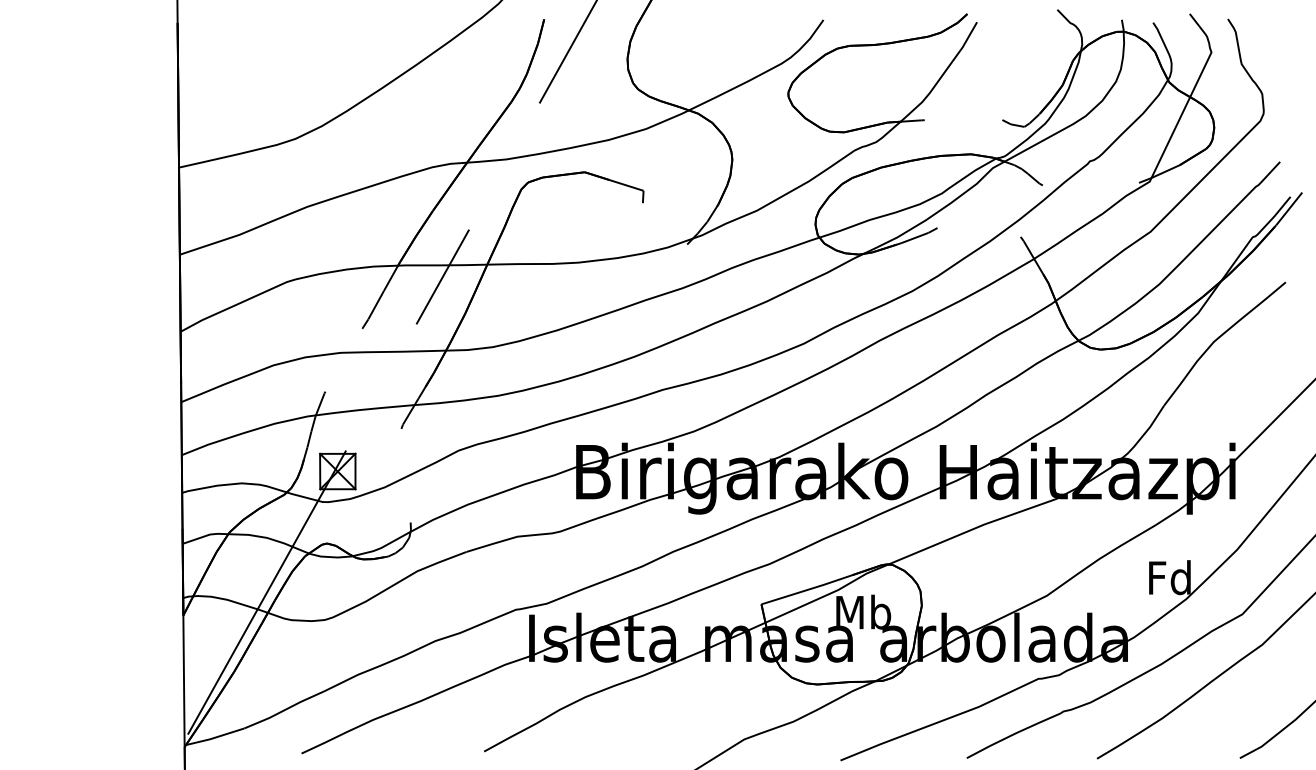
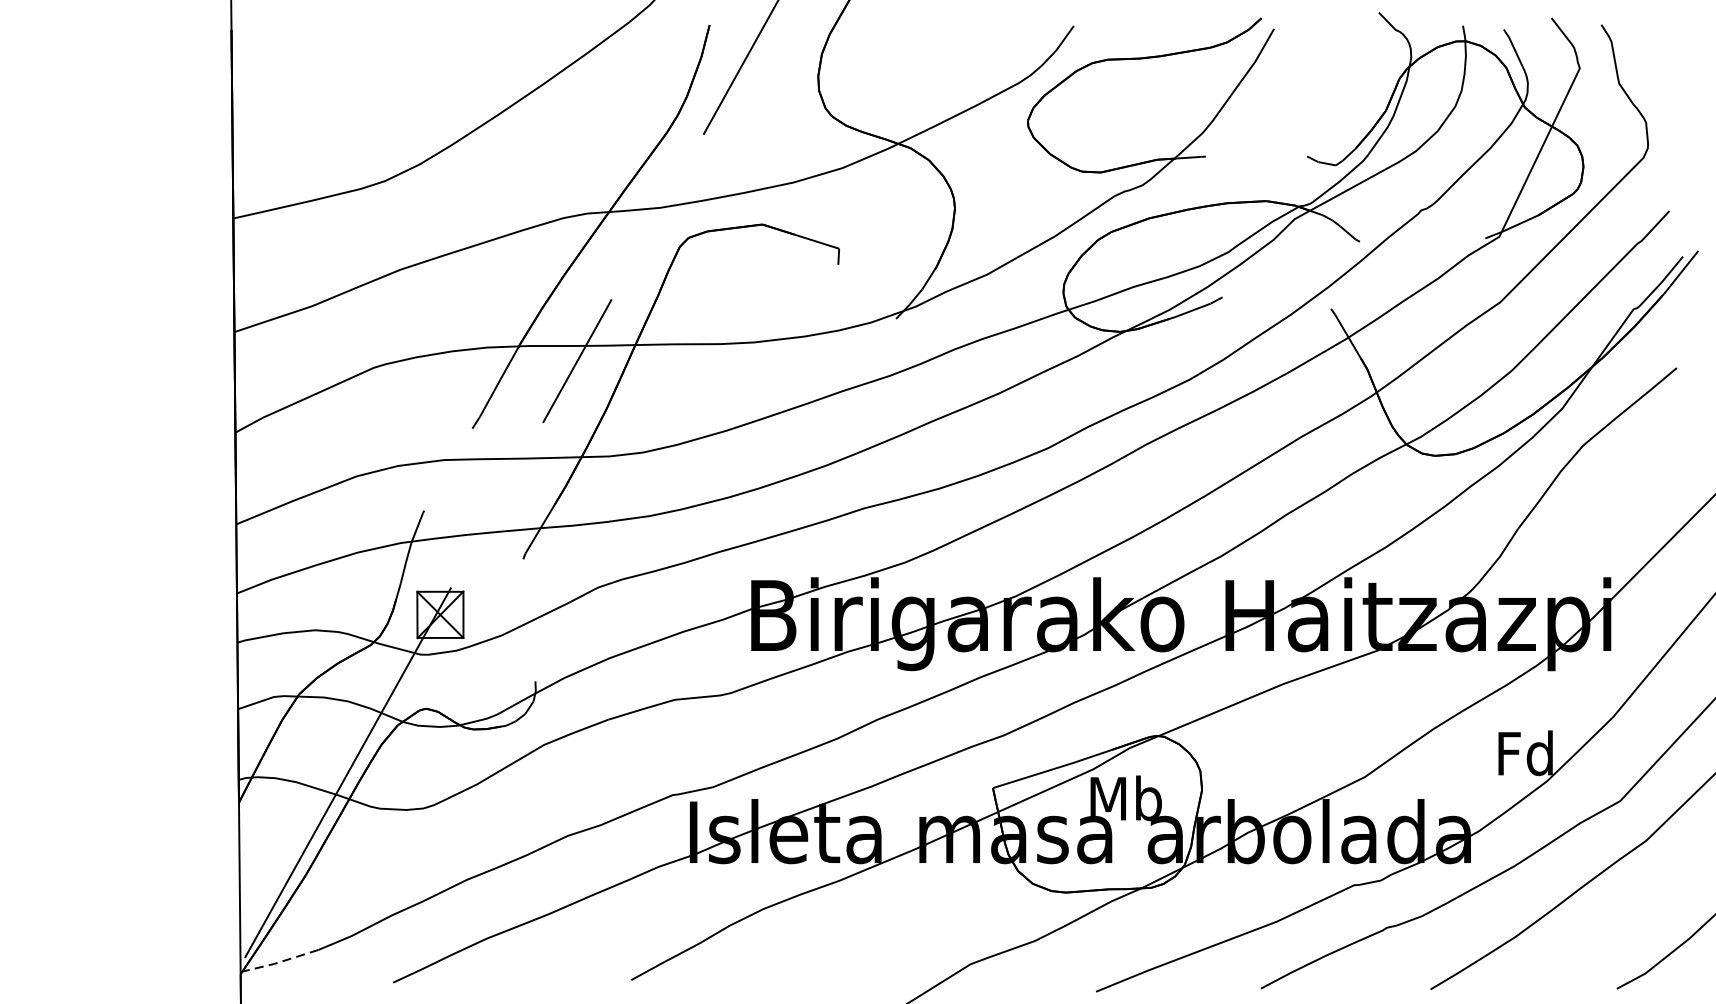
line: (213, 738) -> (278, 963), solid -> dashed

